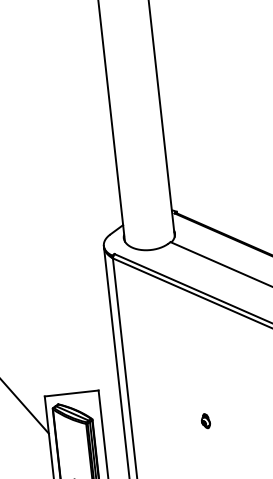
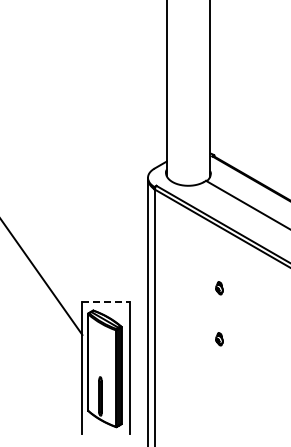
part: (199, 363) -> (219, 288), added
line: (72, 393) -> (106, 302), solid -> dashed

